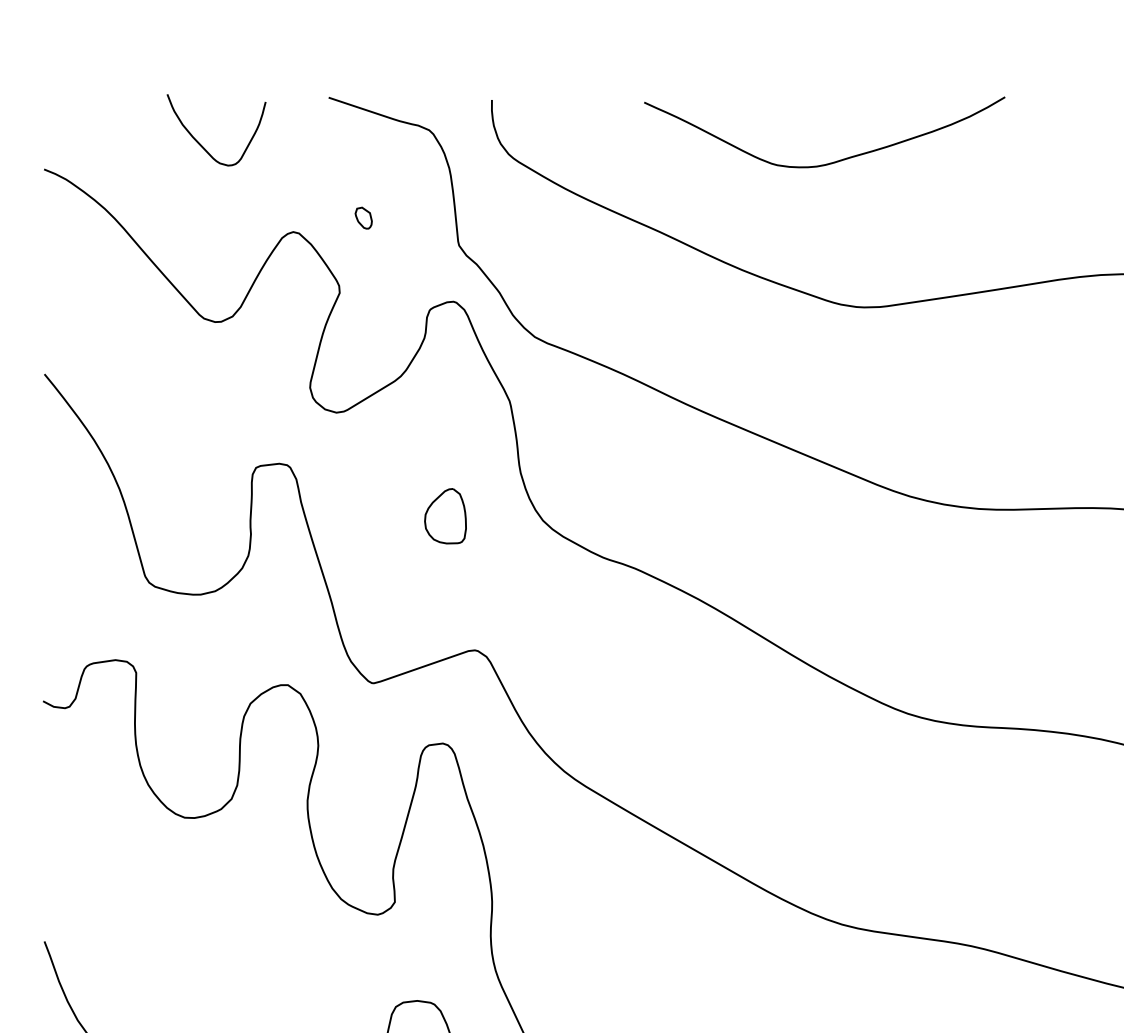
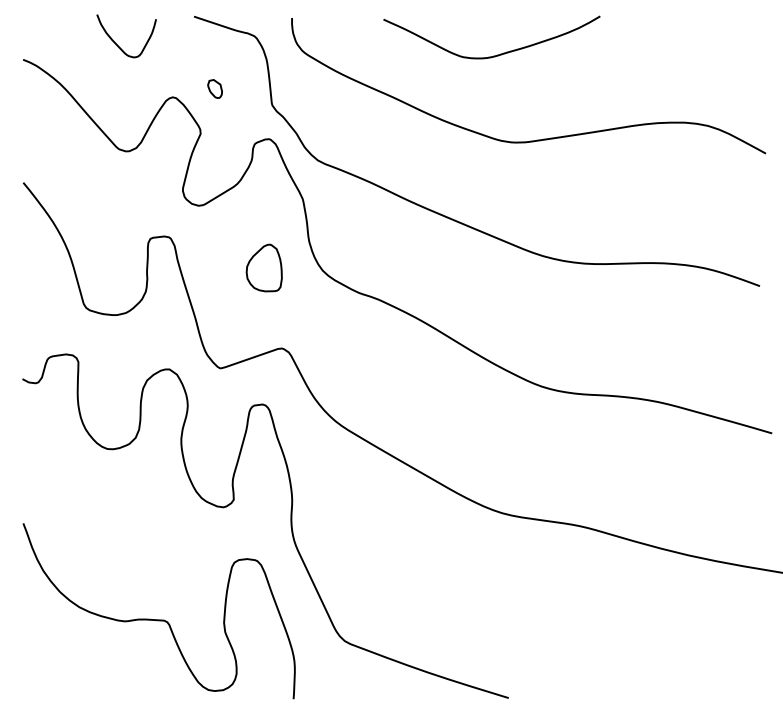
part: (362, 217) -> (214, 88), size x1.43
part: (444, 515) -> (263, 267), size x1.43

